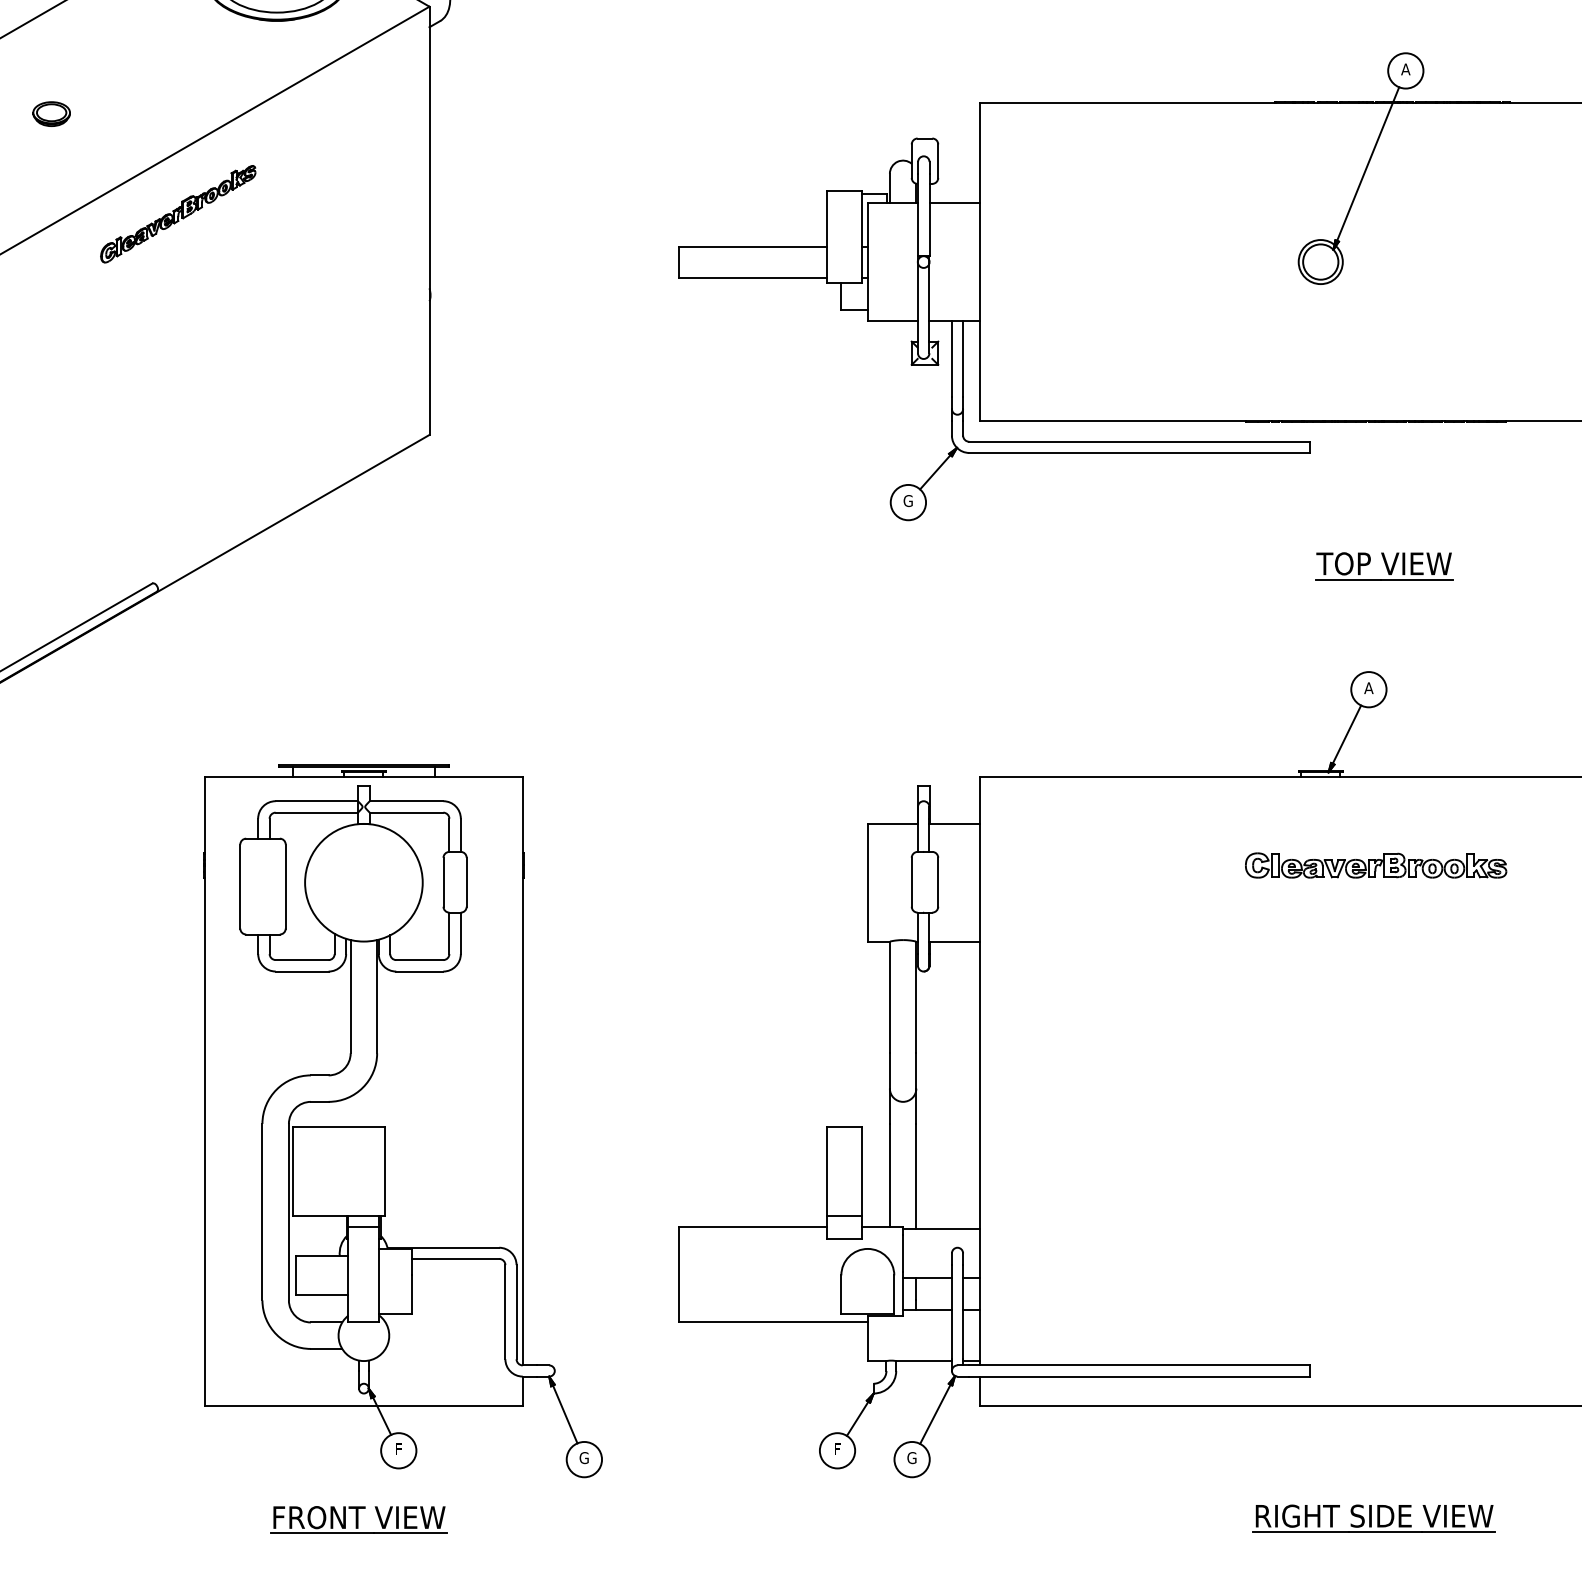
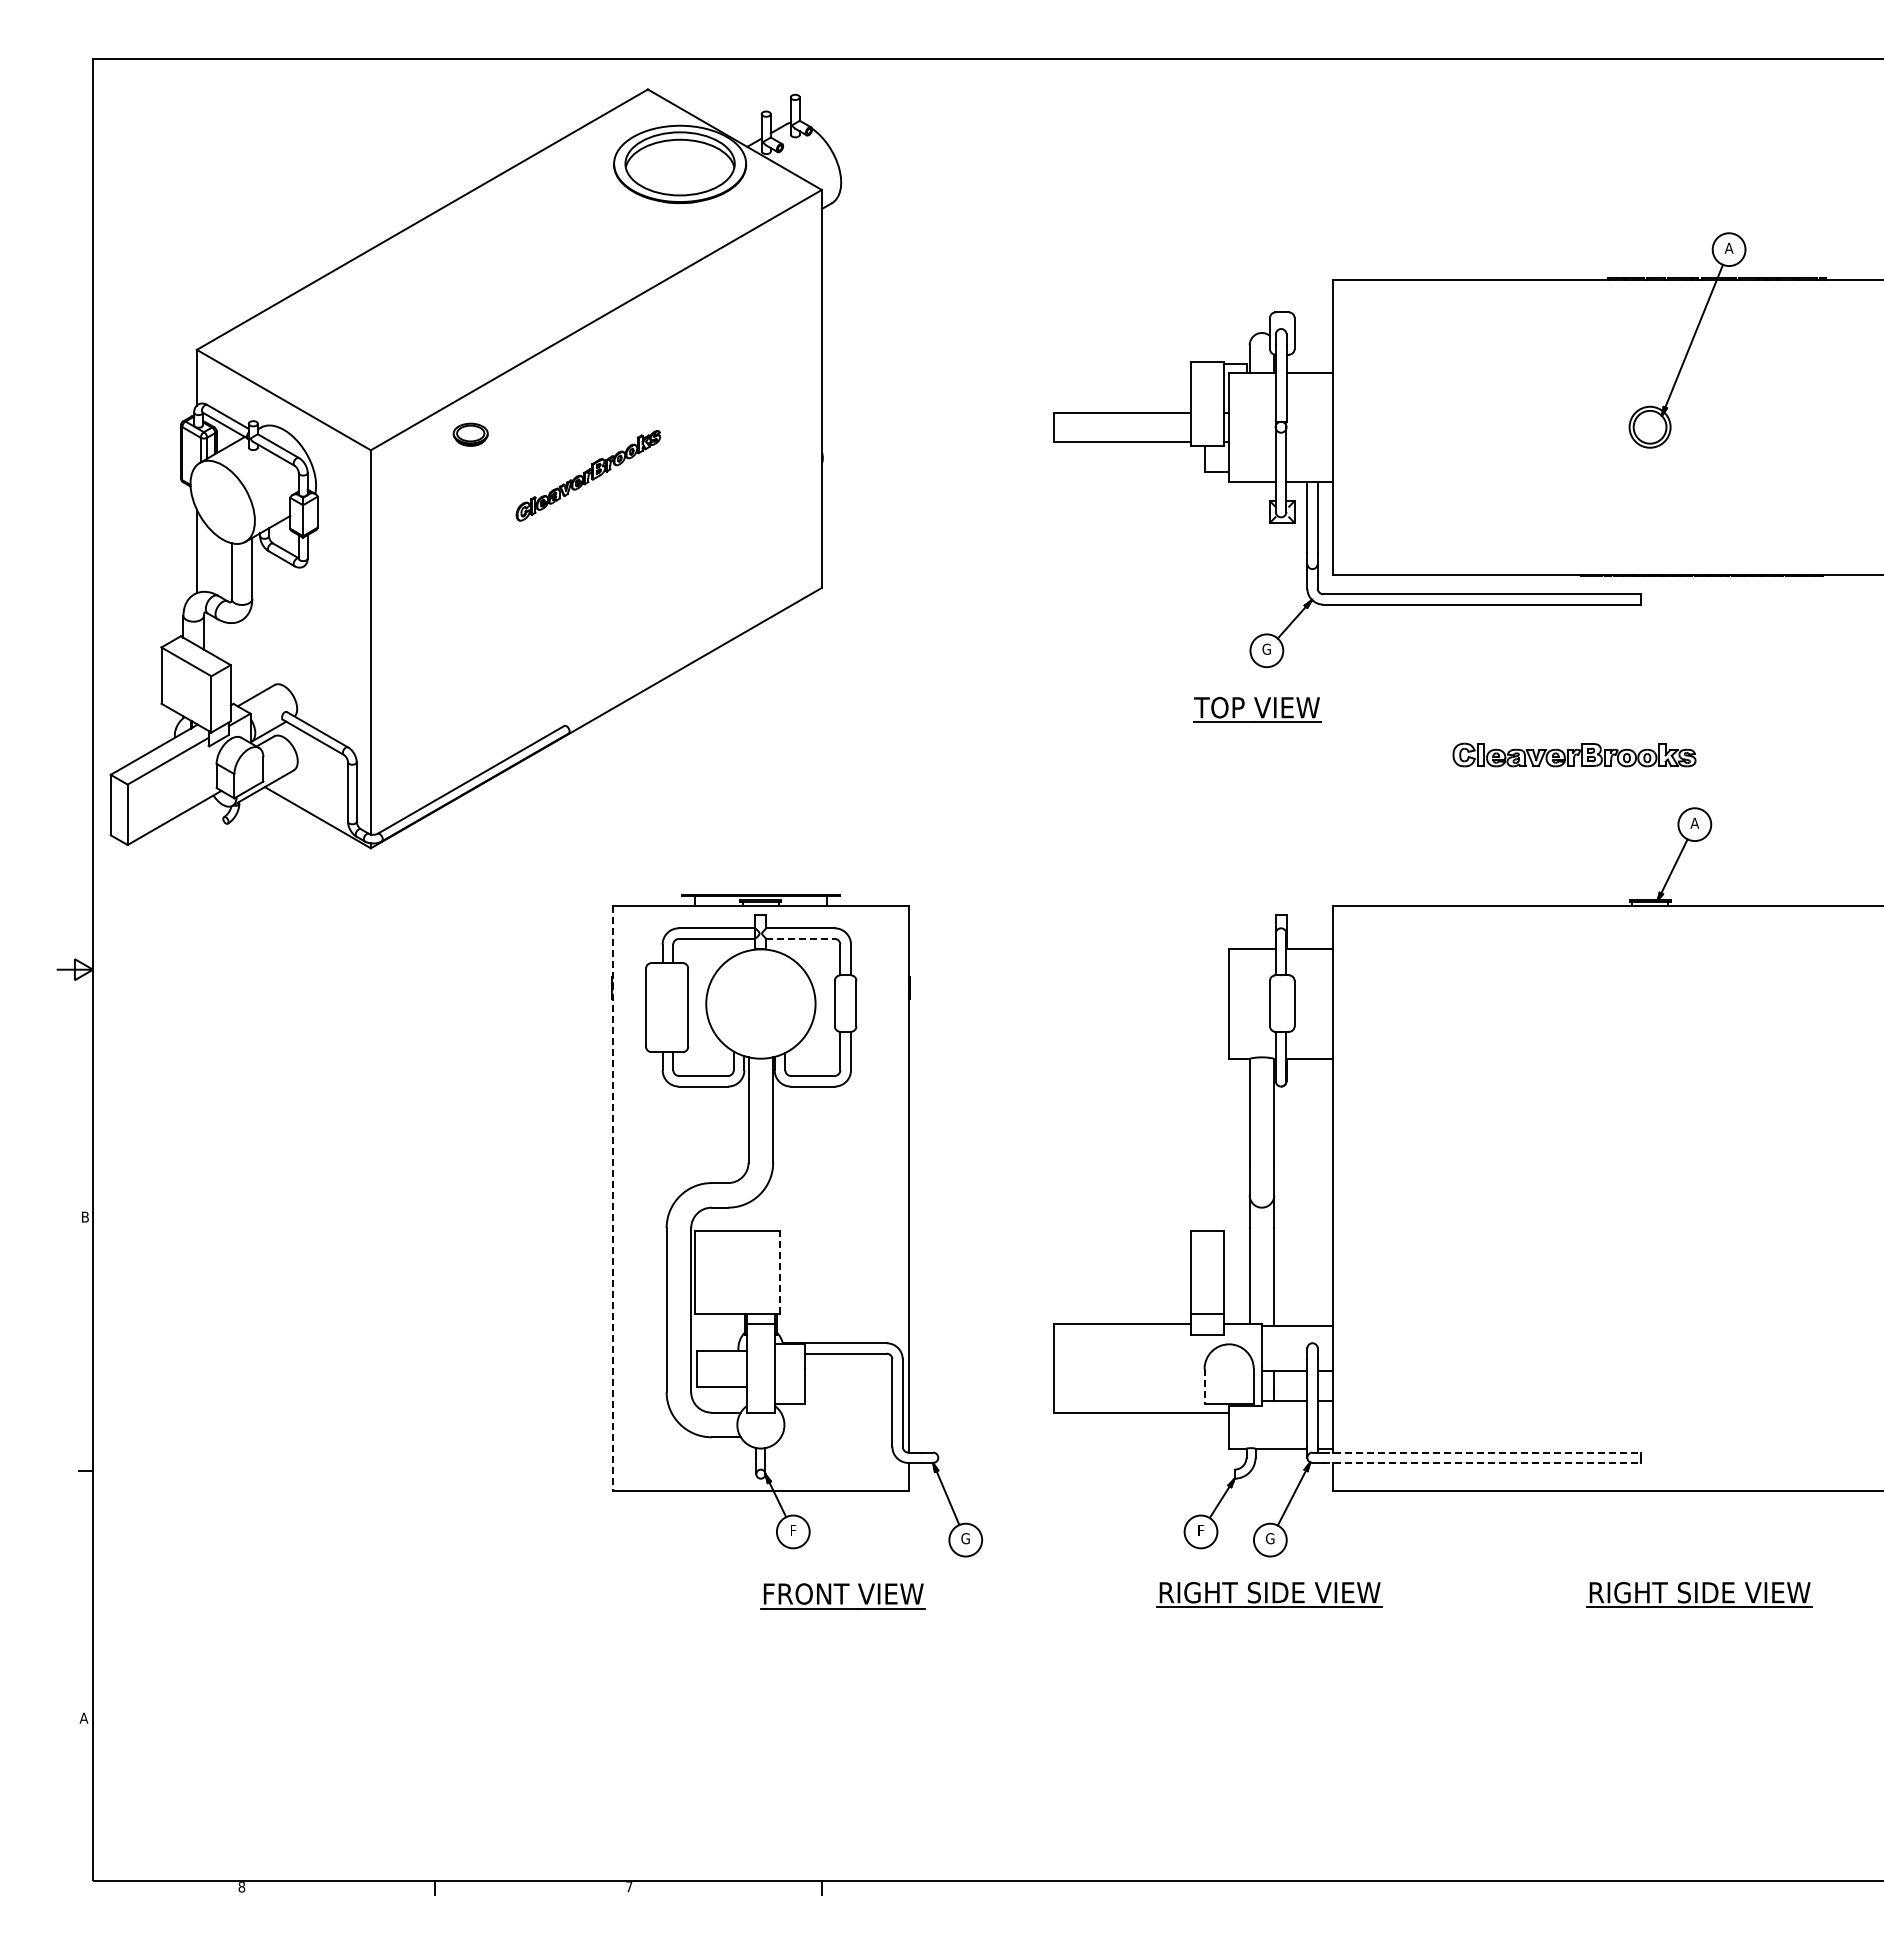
part: (51, 113) -> (470, 434), moved
part: (177, 213) -> (587, 475), moved
part: (1384, 565) -> (1257, 709), moved
line: (407, 812) -> (801, 938), solid -> dashed
part: (1376, 864) -> (1574, 754), moved
line: (205, 1091) -> (613, 1198), solid -> dashed
line: (384, 1170) -> (780, 1271), solid -> dashed
line: (841, 1294) -> (1204, 1386), solid -> dashed
line: (1140, 1365) -> (1482, 1452), solid -> dashed
line: (1140, 1376) -> (1482, 1462), solid -> dashed
part: (911, 1518) -> (1269, 1594), added
part: (358, 1520) -> (842, 1596), moved

